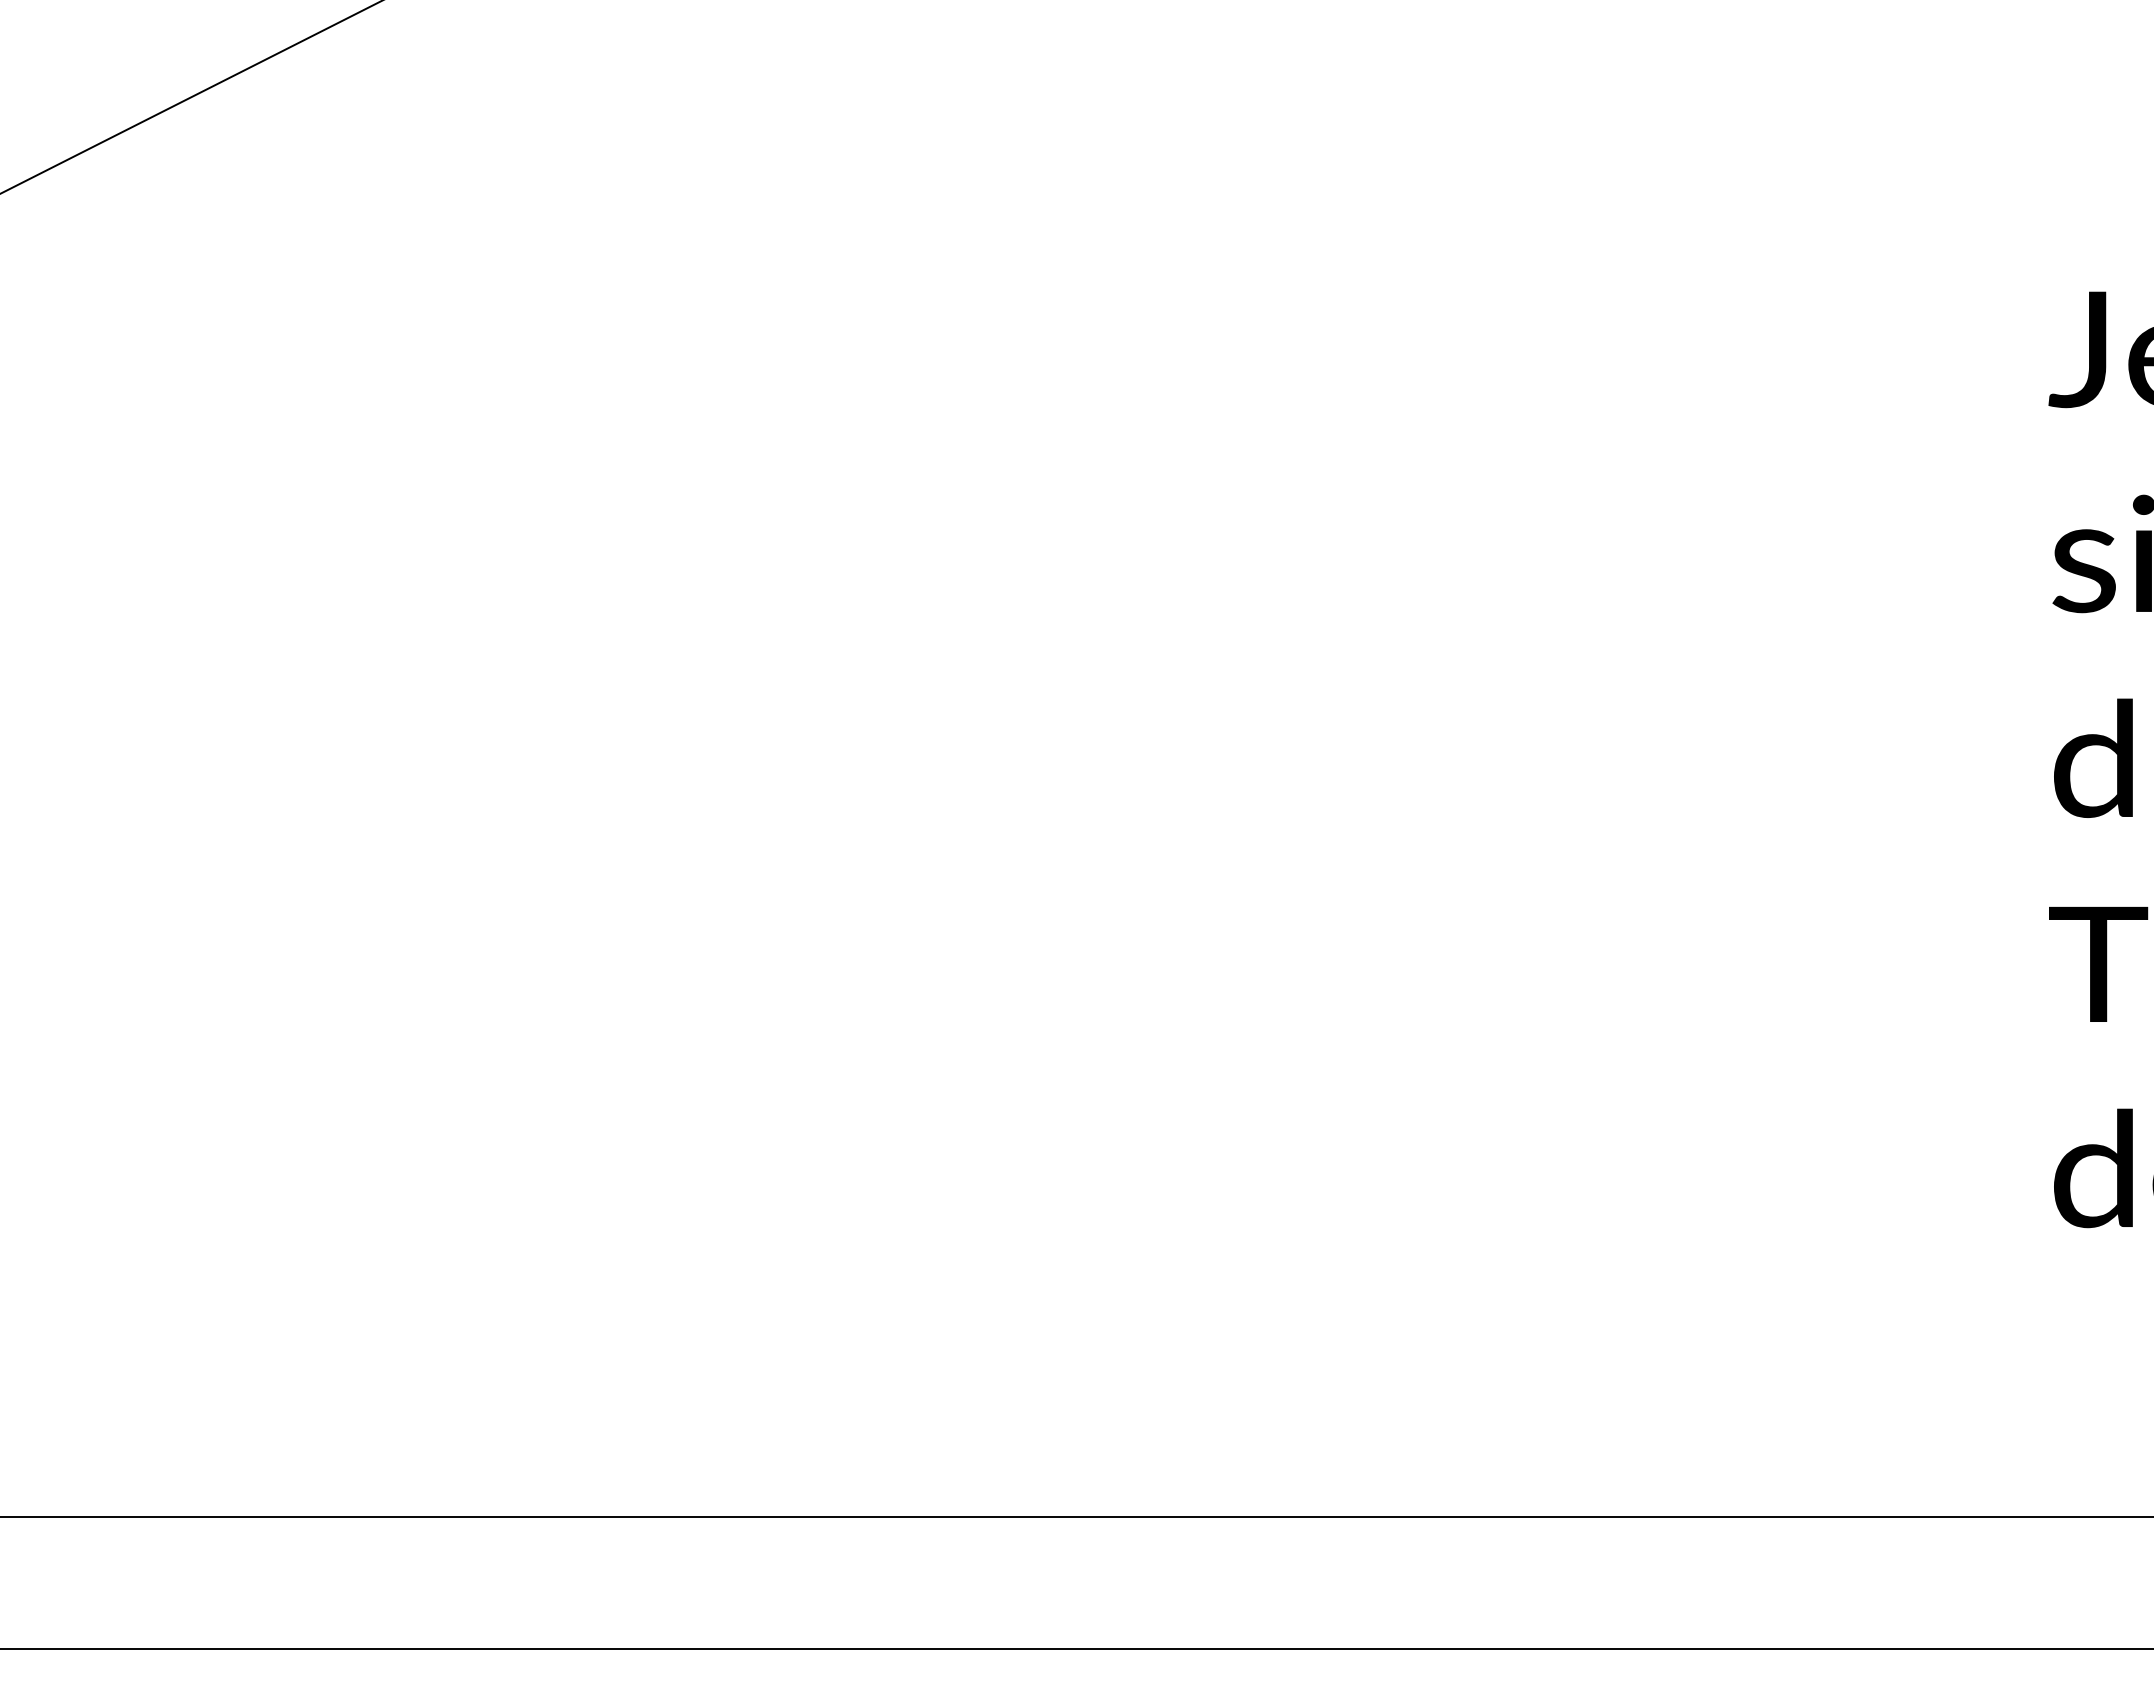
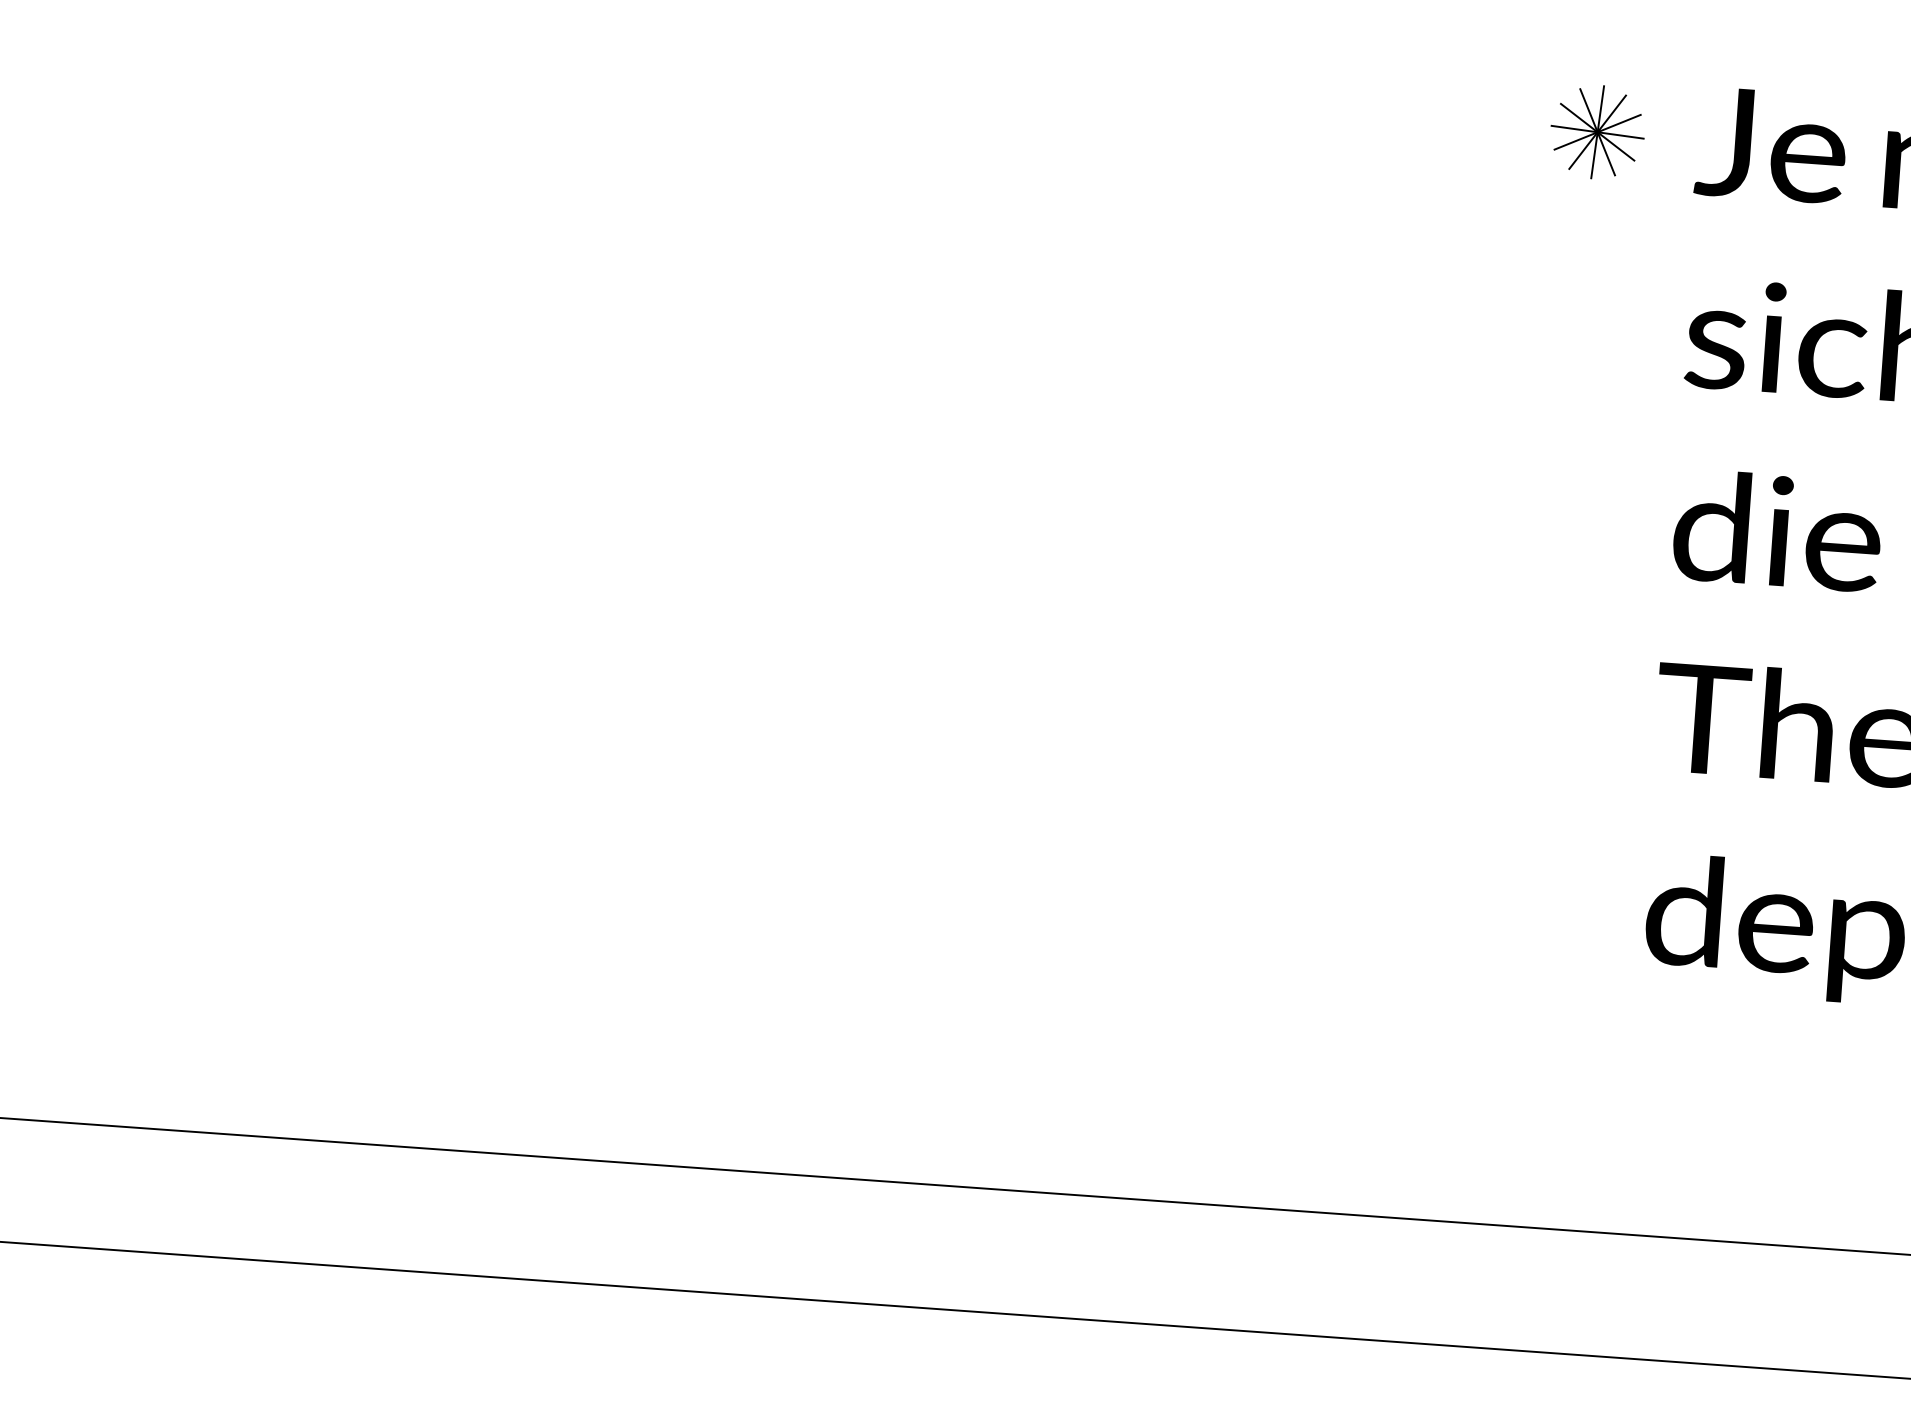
part: (1942, 348) -> (1597, 131), added

